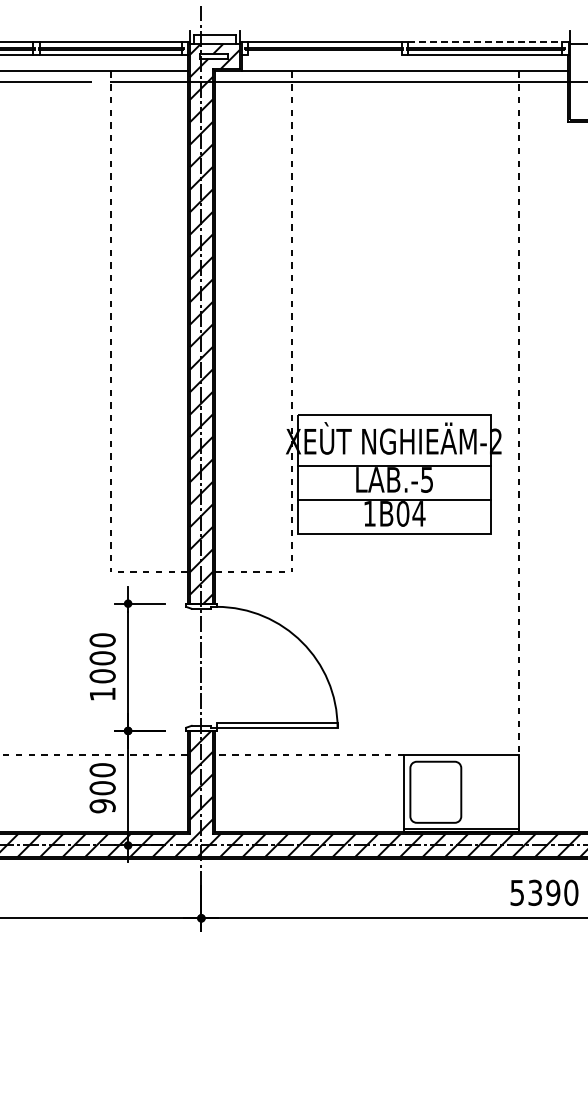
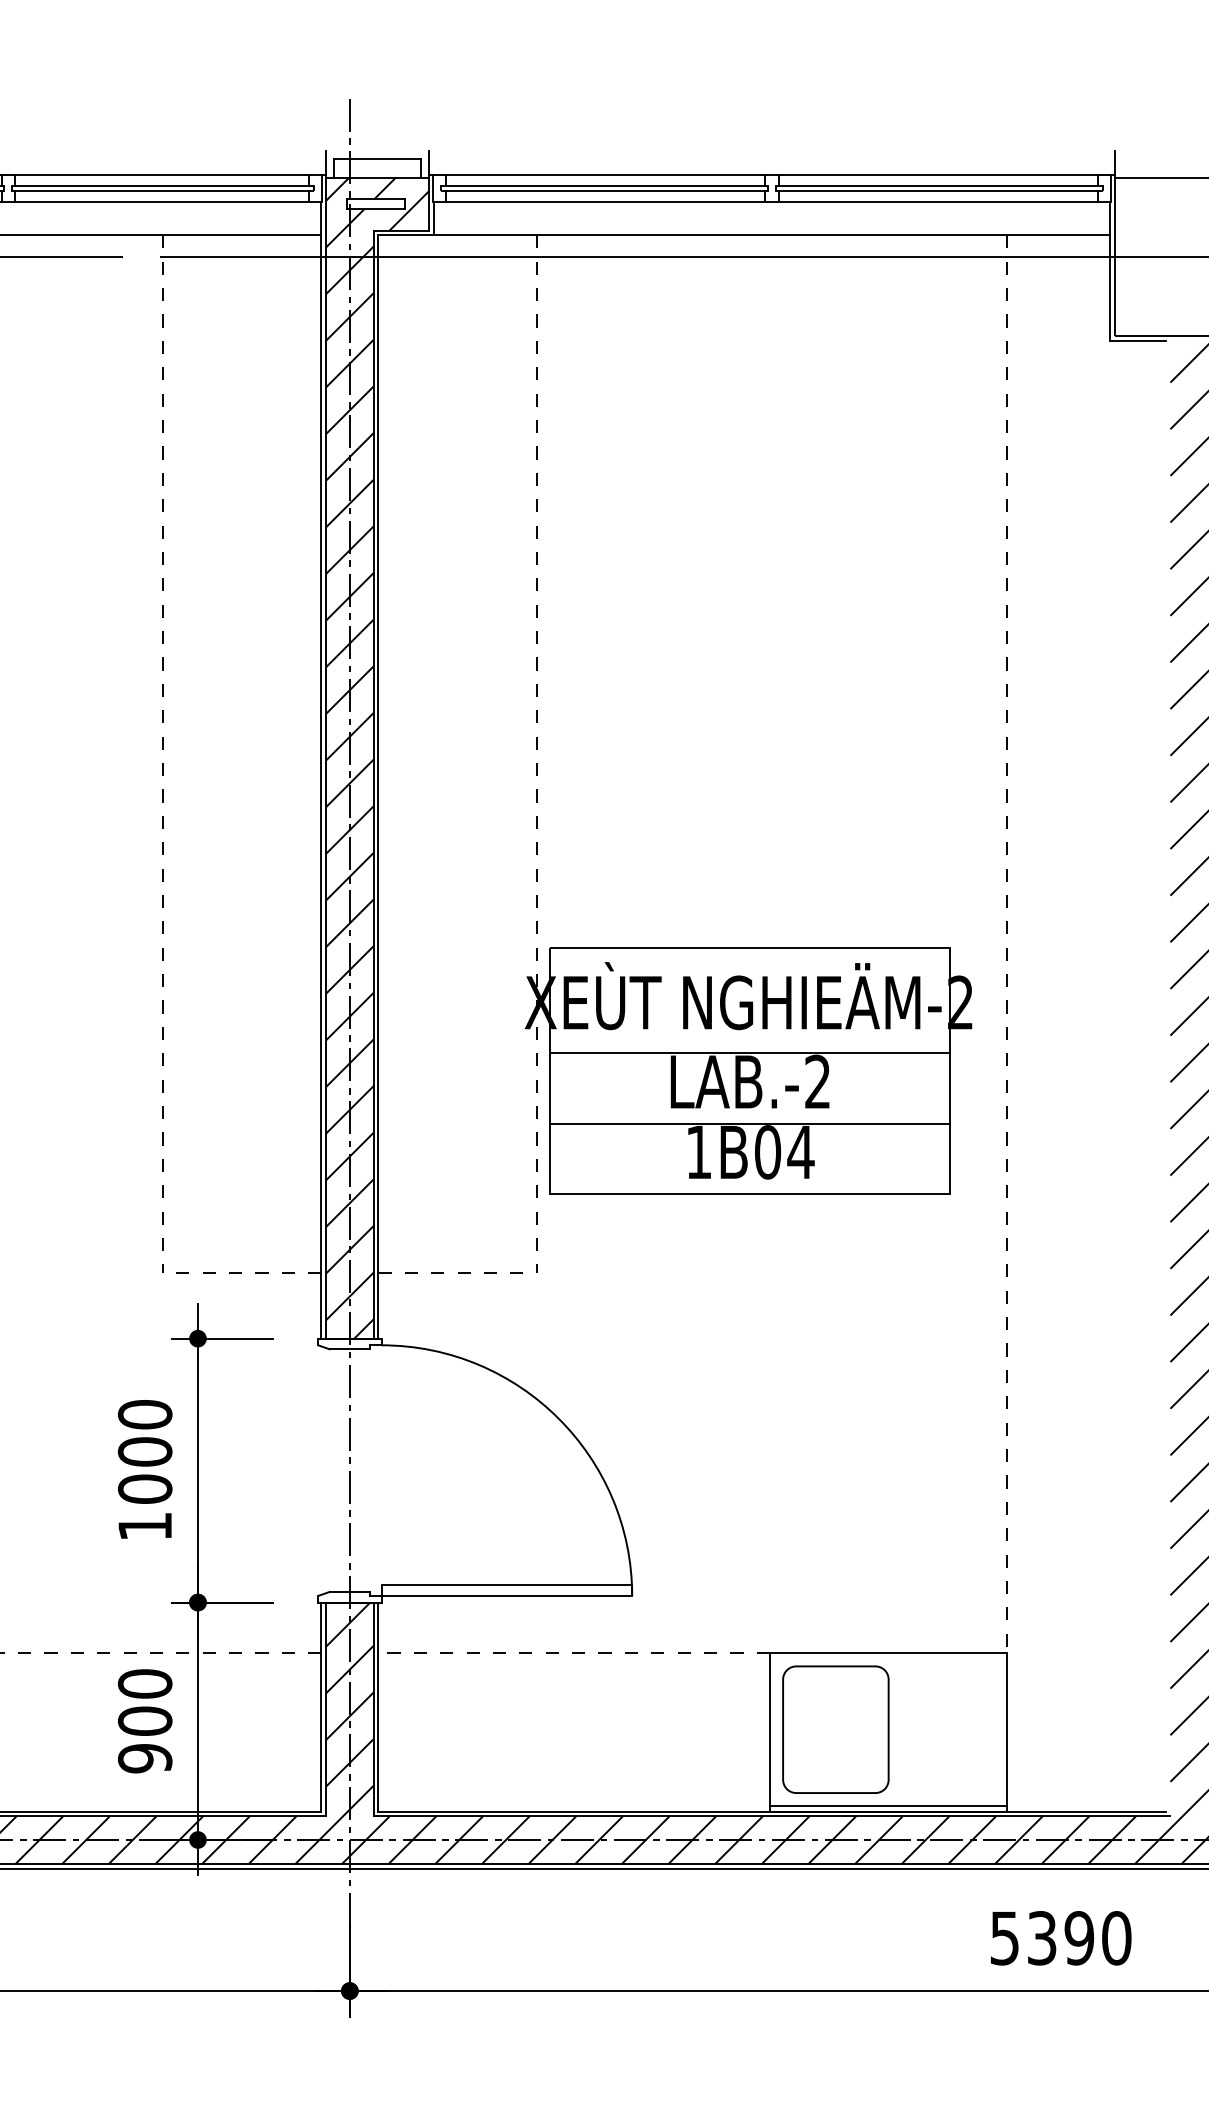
line: (485, 42) -> (938, 175), dashed -> solid
line: (324, 55) -> (605, 202), added
text: (426, 479) -> (816, 1081), LAB.-5 -> LAB.-2

